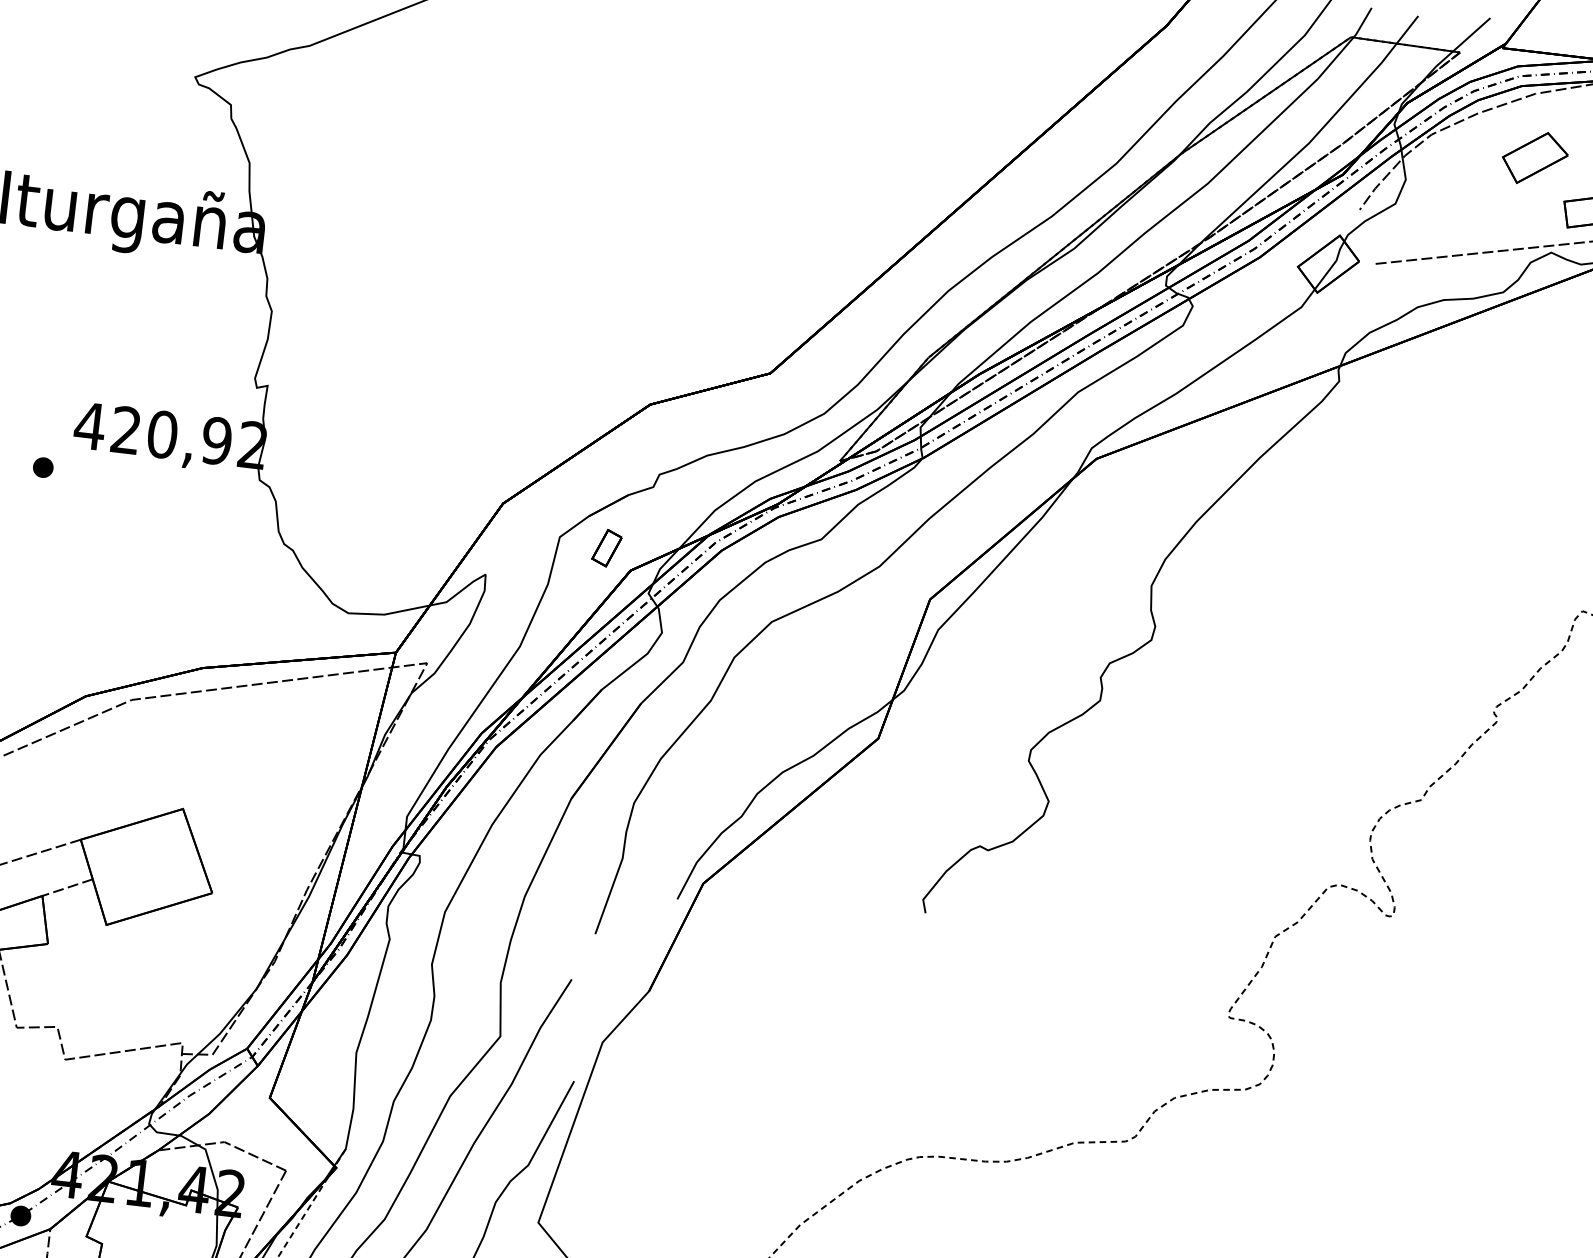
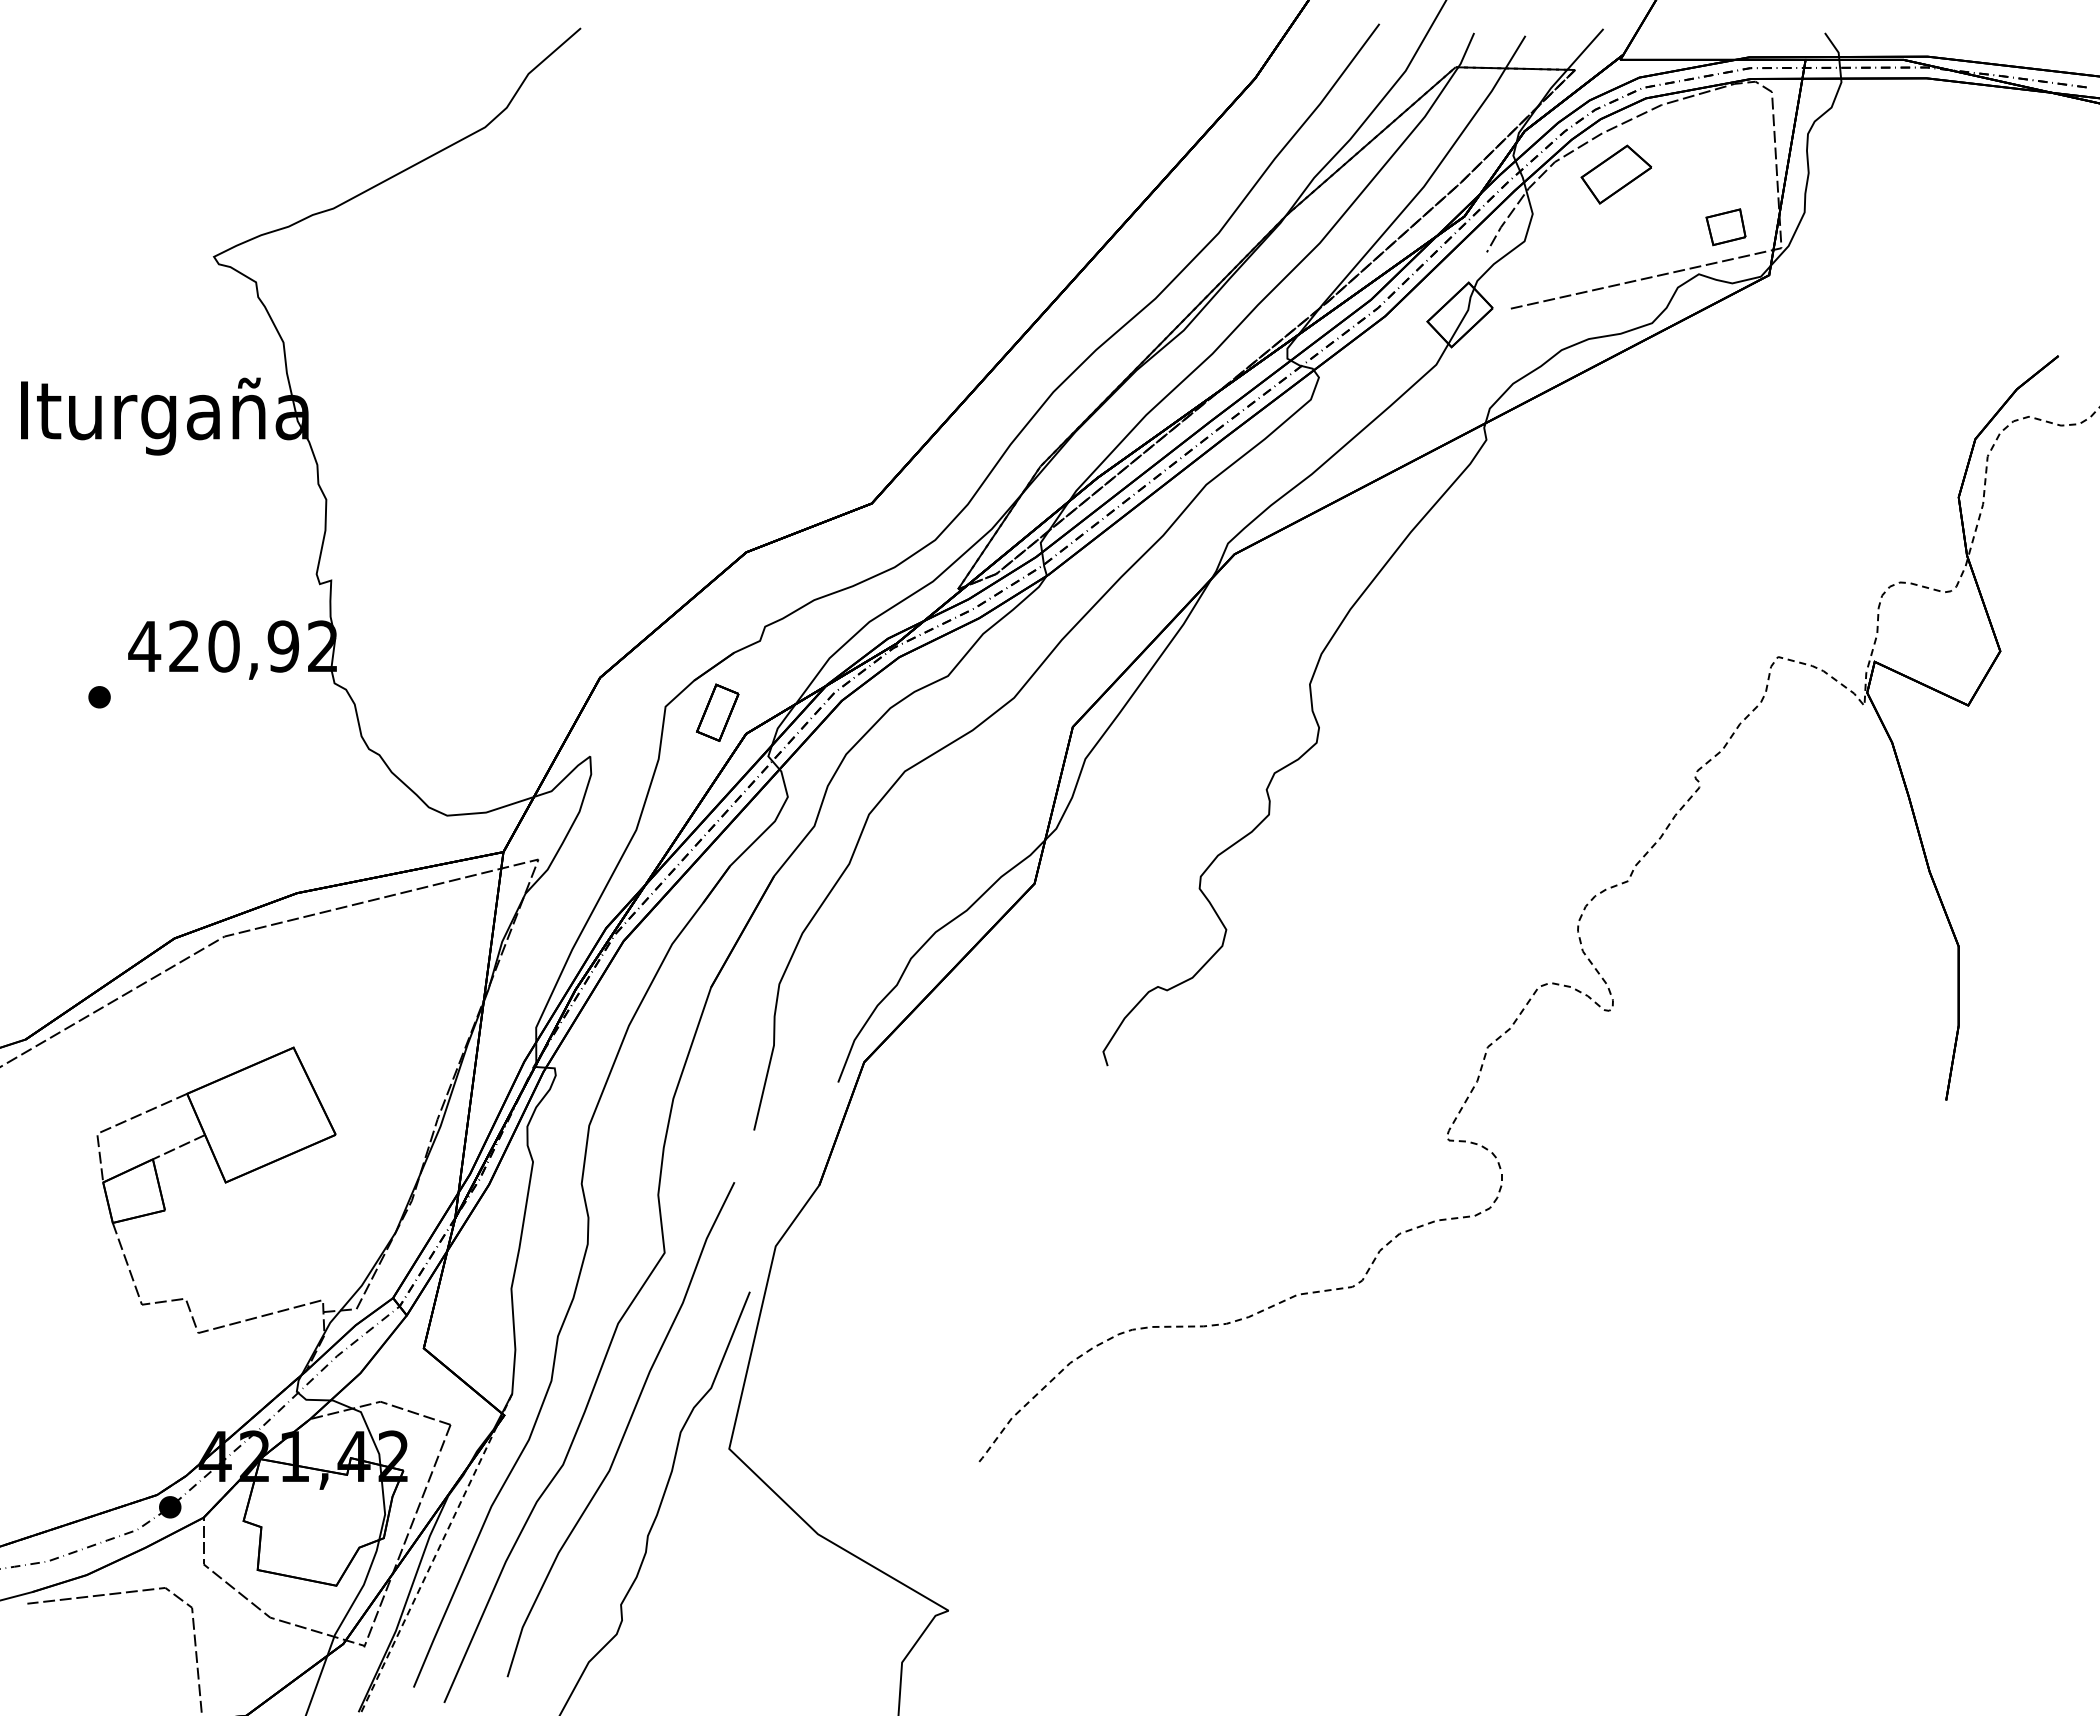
part: (1535, 158) -> (1616, 174), moved
part: (606, 547) -> (717, 712), size x1.43

